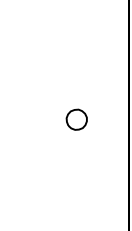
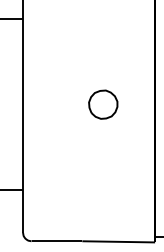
part: (76, 119) -> (103, 104), size x1.4

